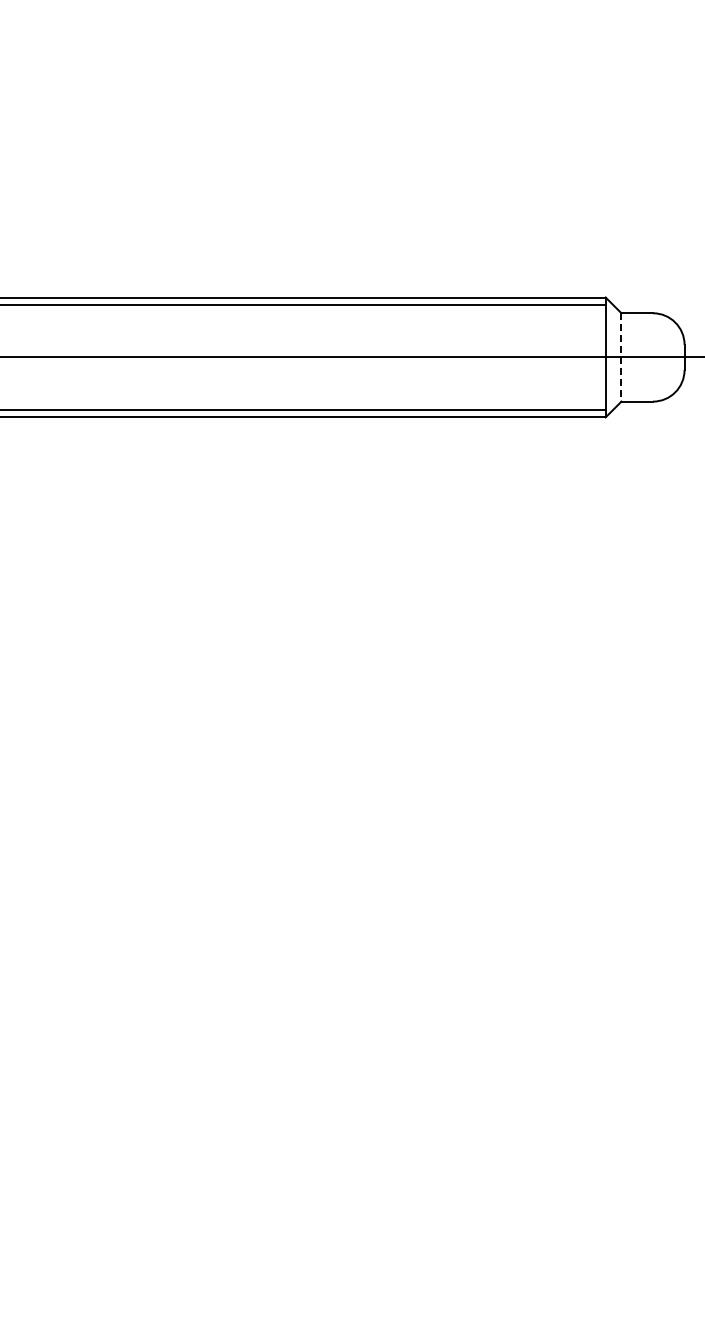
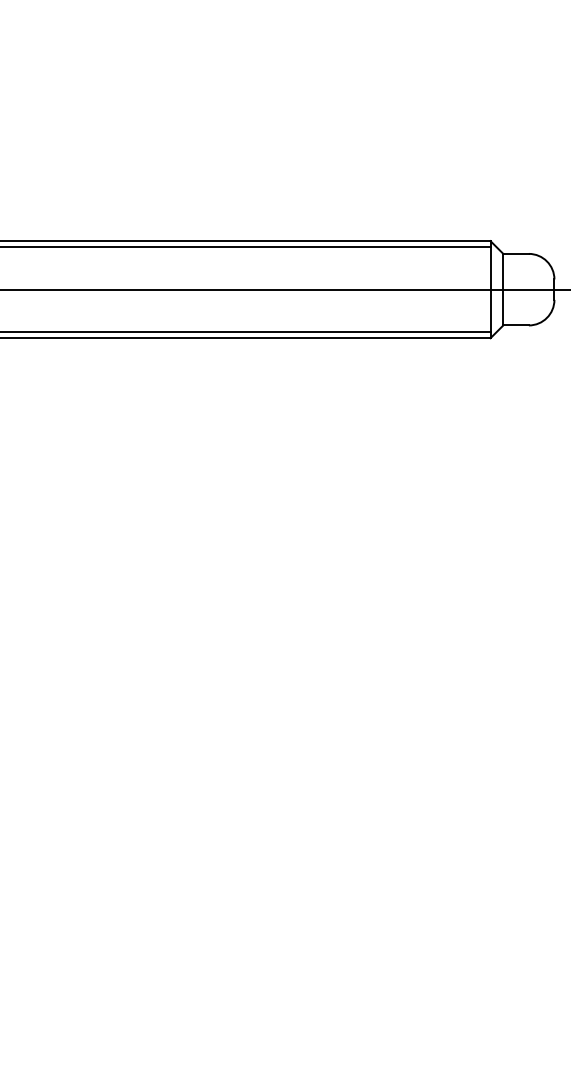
line: (621, 357) -> (503, 289), dashed -> solid

